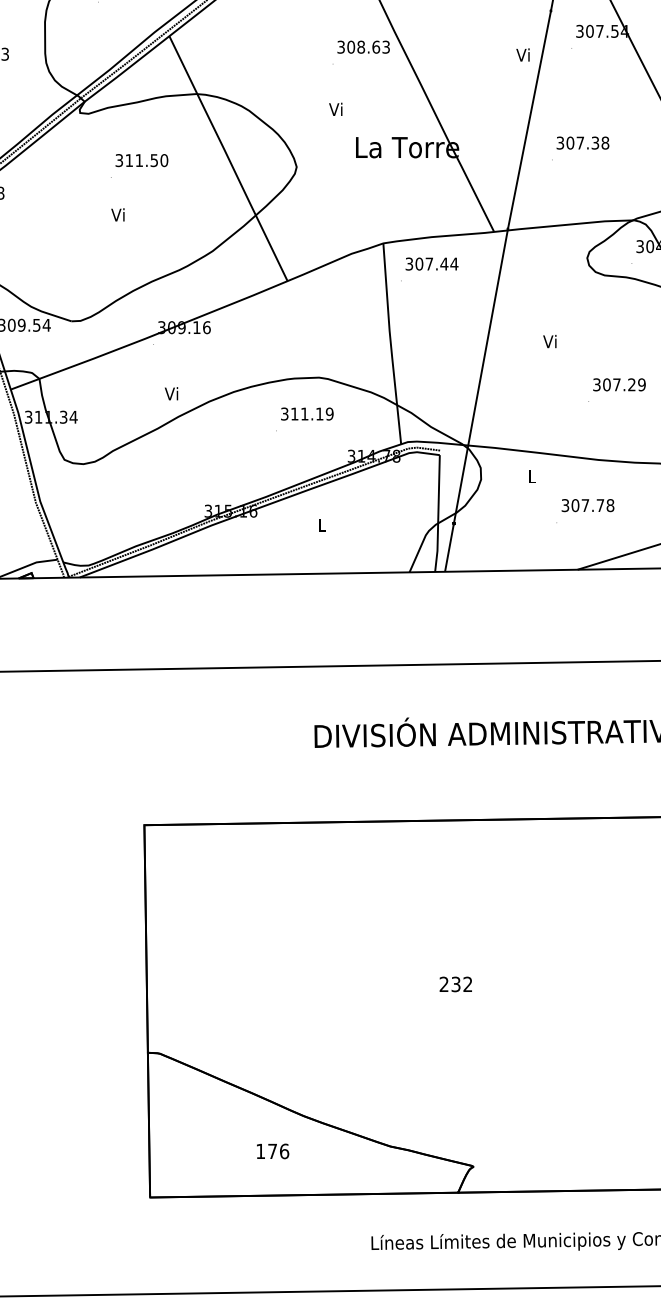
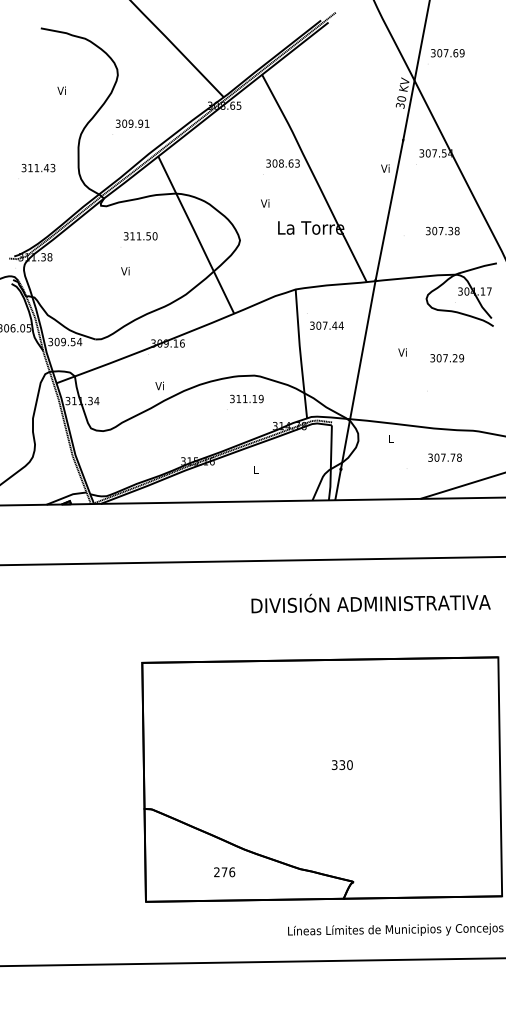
text: (582, 142) -> (442, 230), moved
text: (431, 263) -> (326, 325), moved
text: (619, 385) -> (447, 358), moved
text: (587, 505) -> (444, 457), moved
text: (454, 985) -> (341, 765), 232 -> 330
text: (260, 1150) -> (216, 871), 176 -> 276

